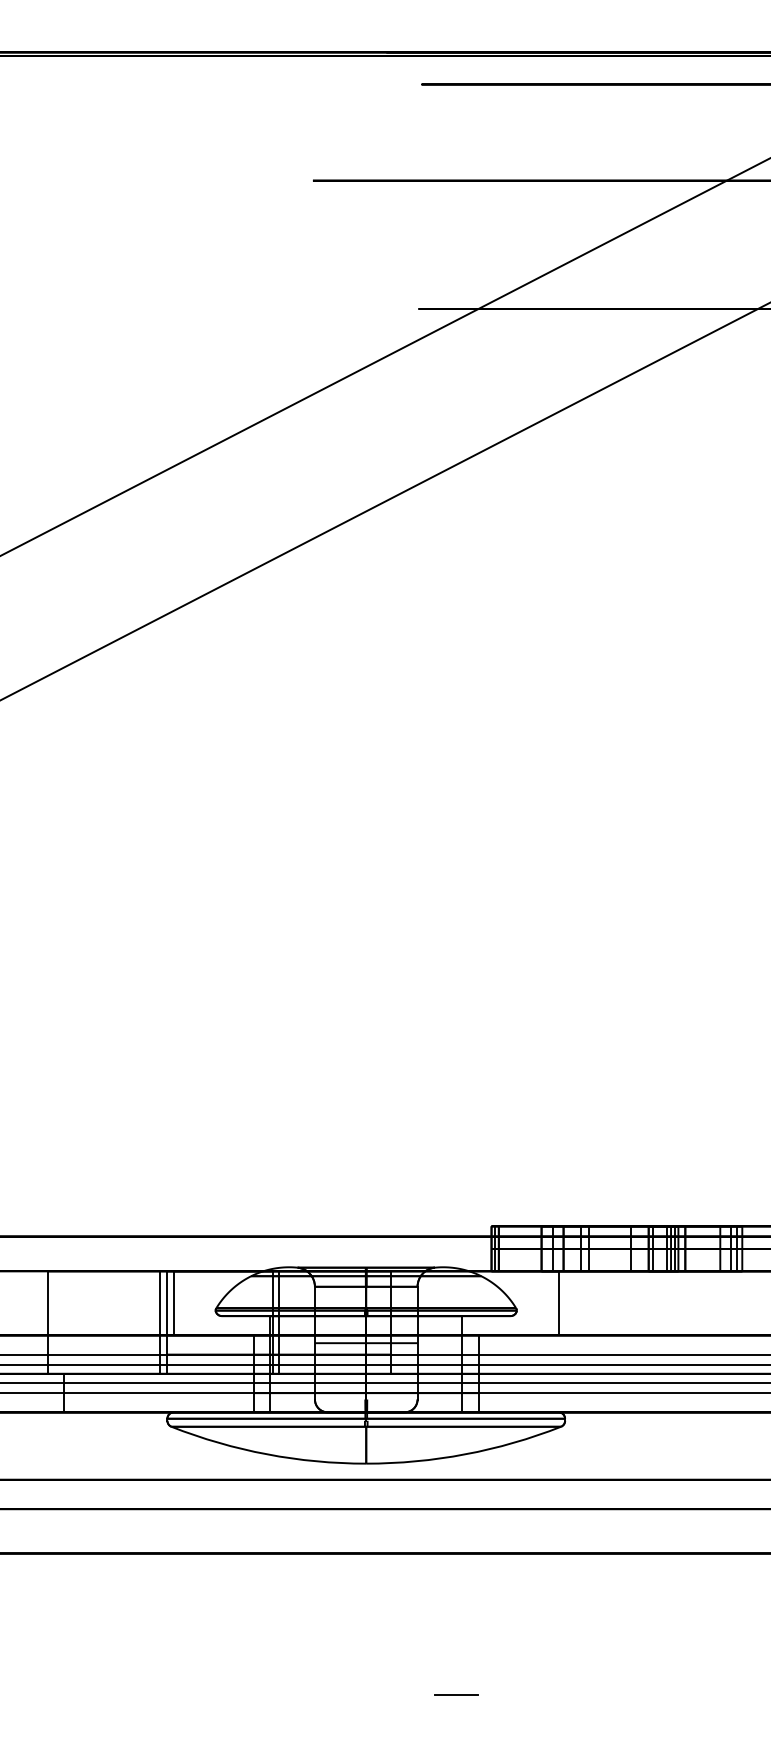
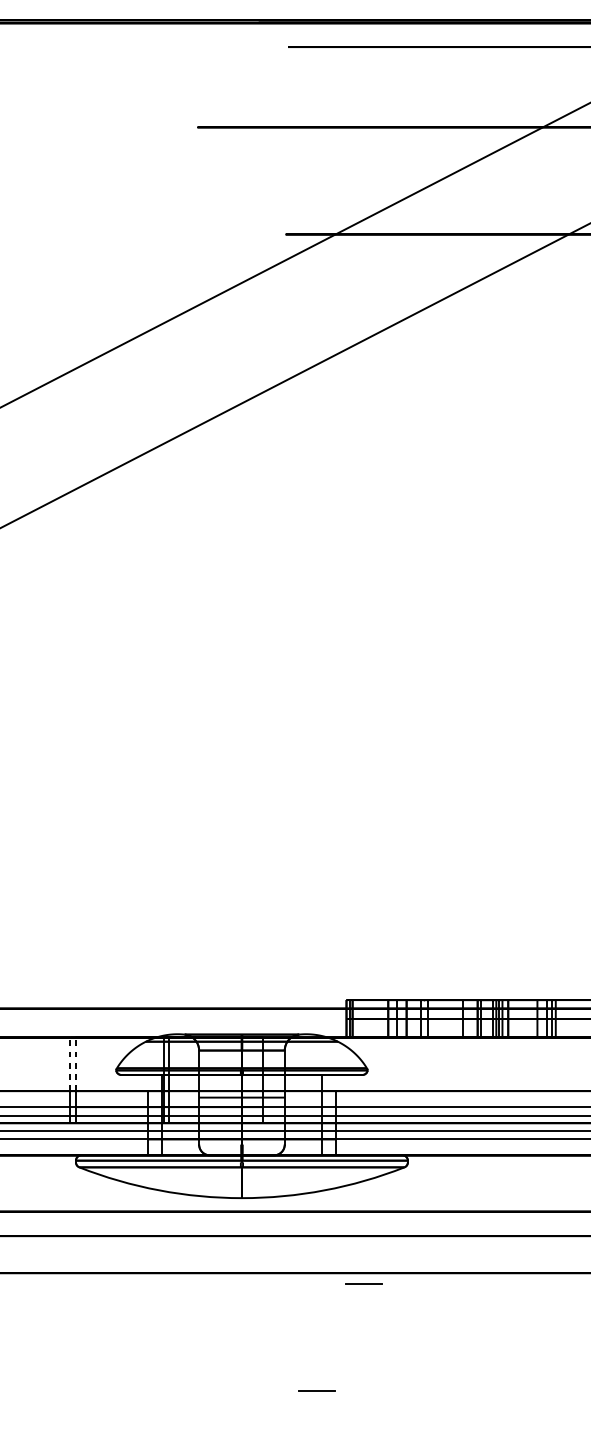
line: (160, 1302) -> (70, 1063), solid -> dashed
line: (166, 1302) -> (75, 1063), solid -> dashed
line: (173, 1303) -> (81, 1064), removed
line: (558, 1303) -> (402, 1064), removed
line: (512, 1566) -> (364, 1283), added

